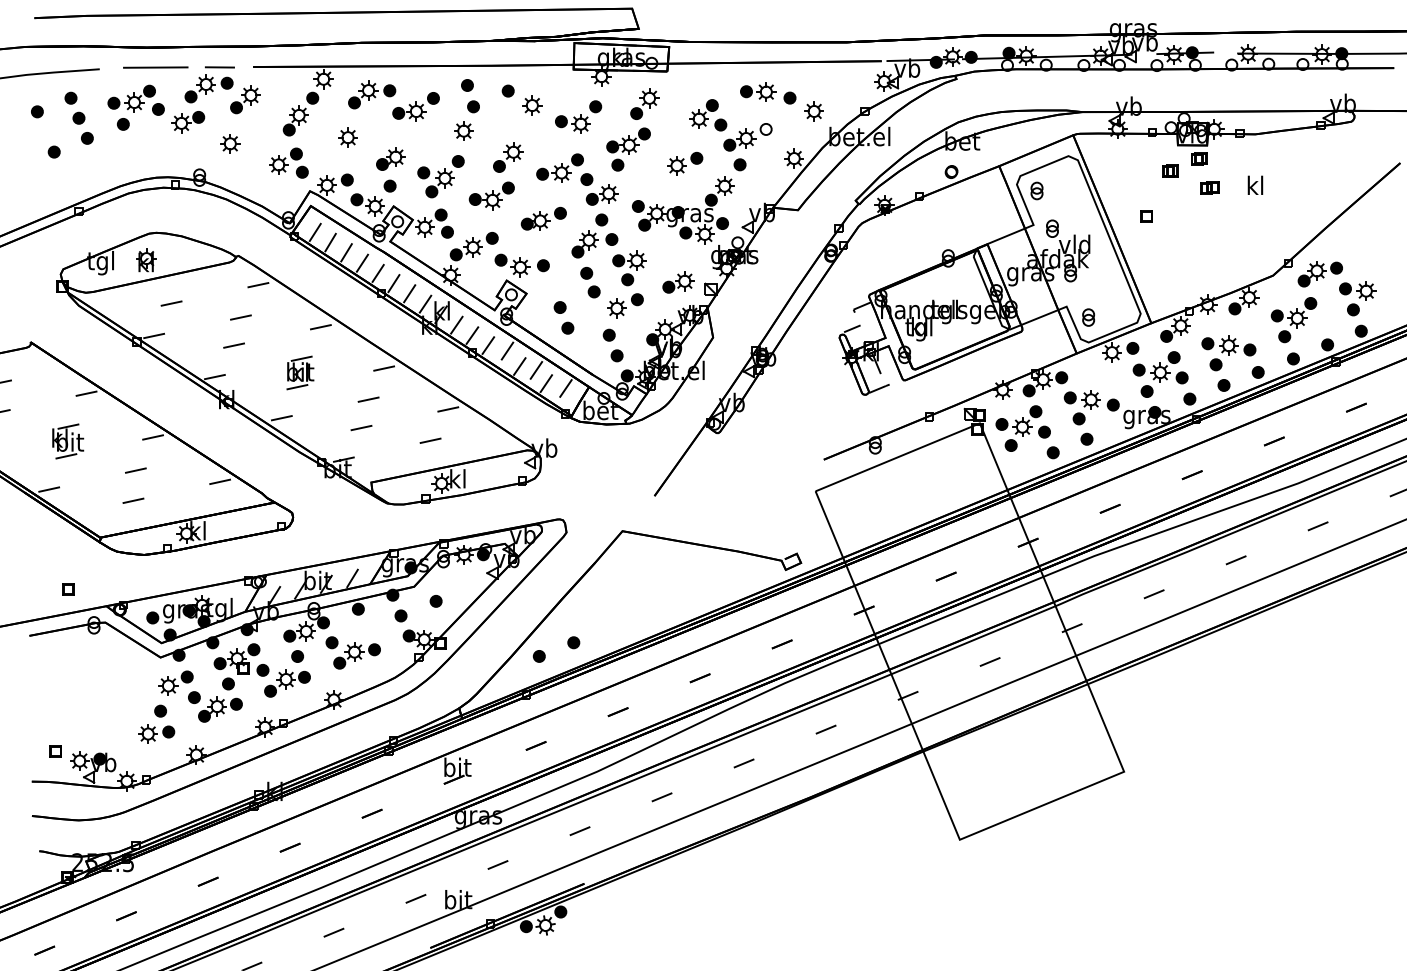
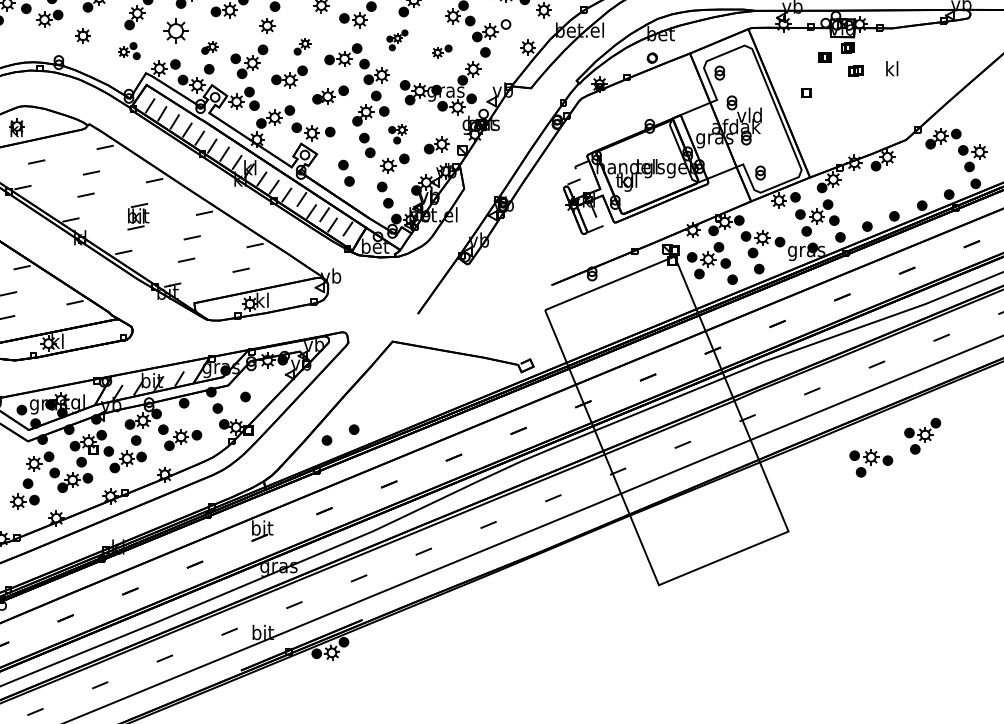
part: (347, 137) -> (175, 30), size x1.6
part: (628, 149) -> (397, 40), size x0.6
part: (508, 157) -> (302, 46), size x0.7
part: (390, 158) -> (209, 47), size x0.7
part: (288, 162) -> (129, 50), size x0.7
part: (685, 163) -> (442, 51), size x0.7
part: (629, 268) -> (398, 134), size x0.7
part: (1293, 320) -> (922, 436), moved
part: (1228, 353) -> (870, 463), moved

